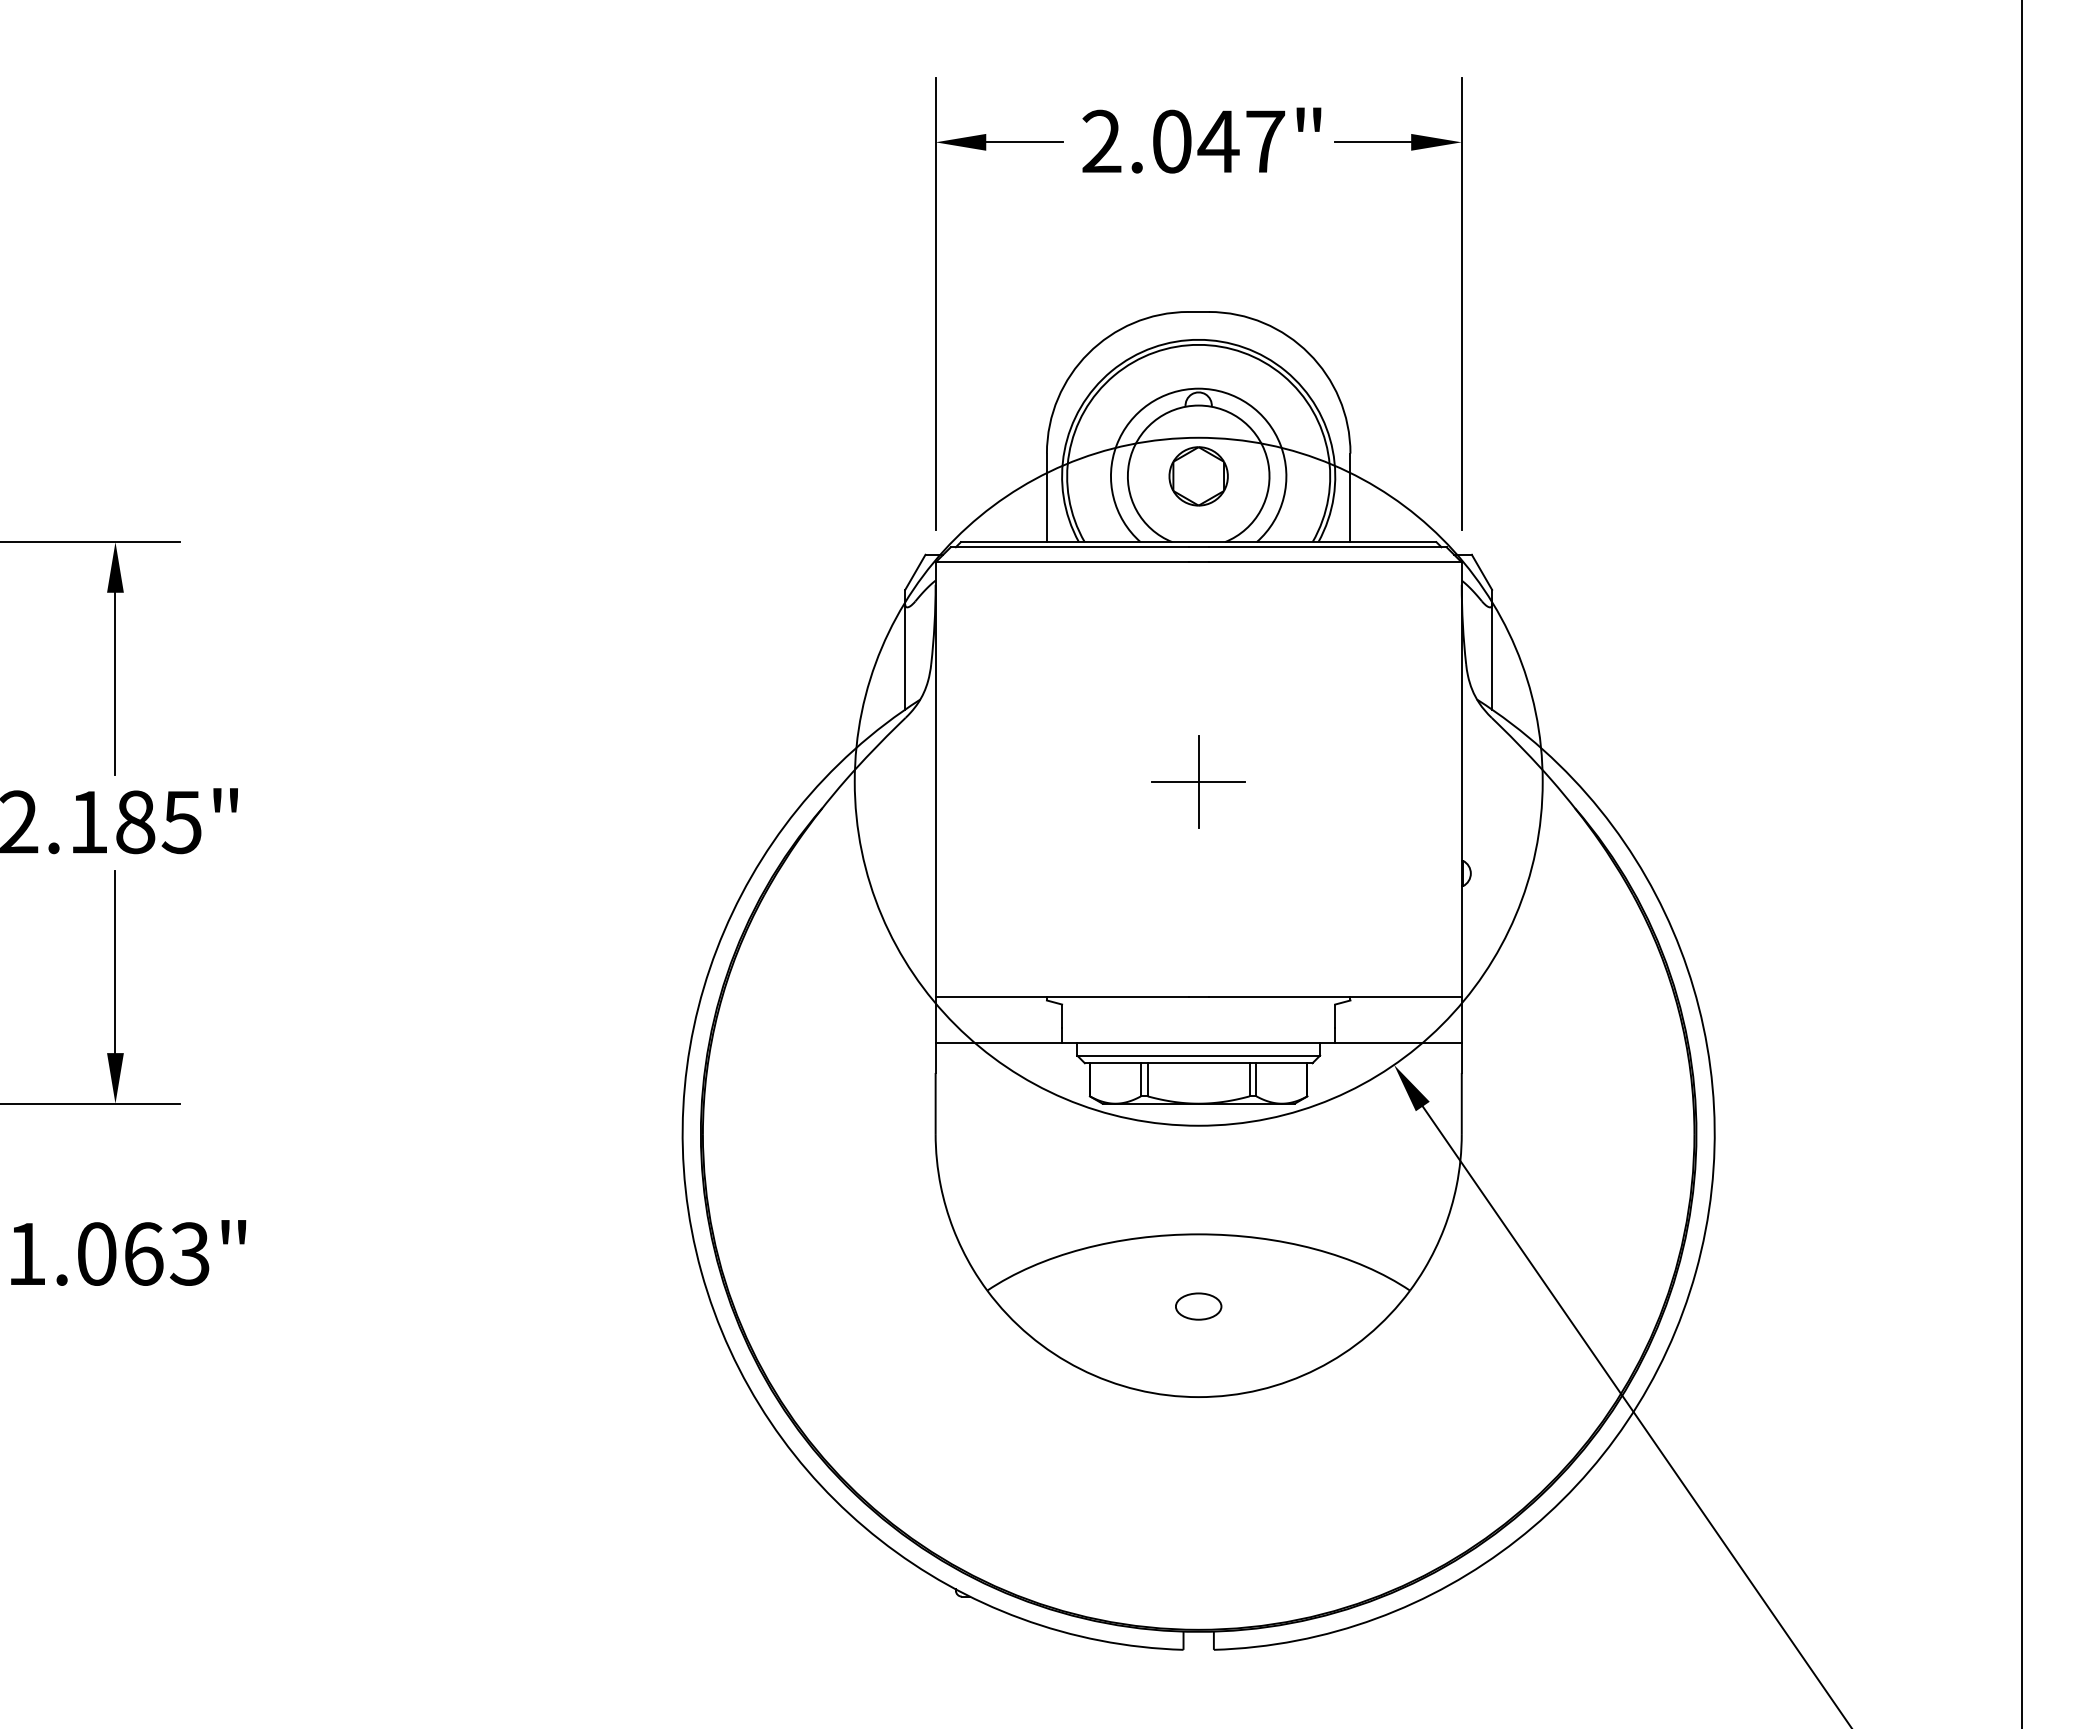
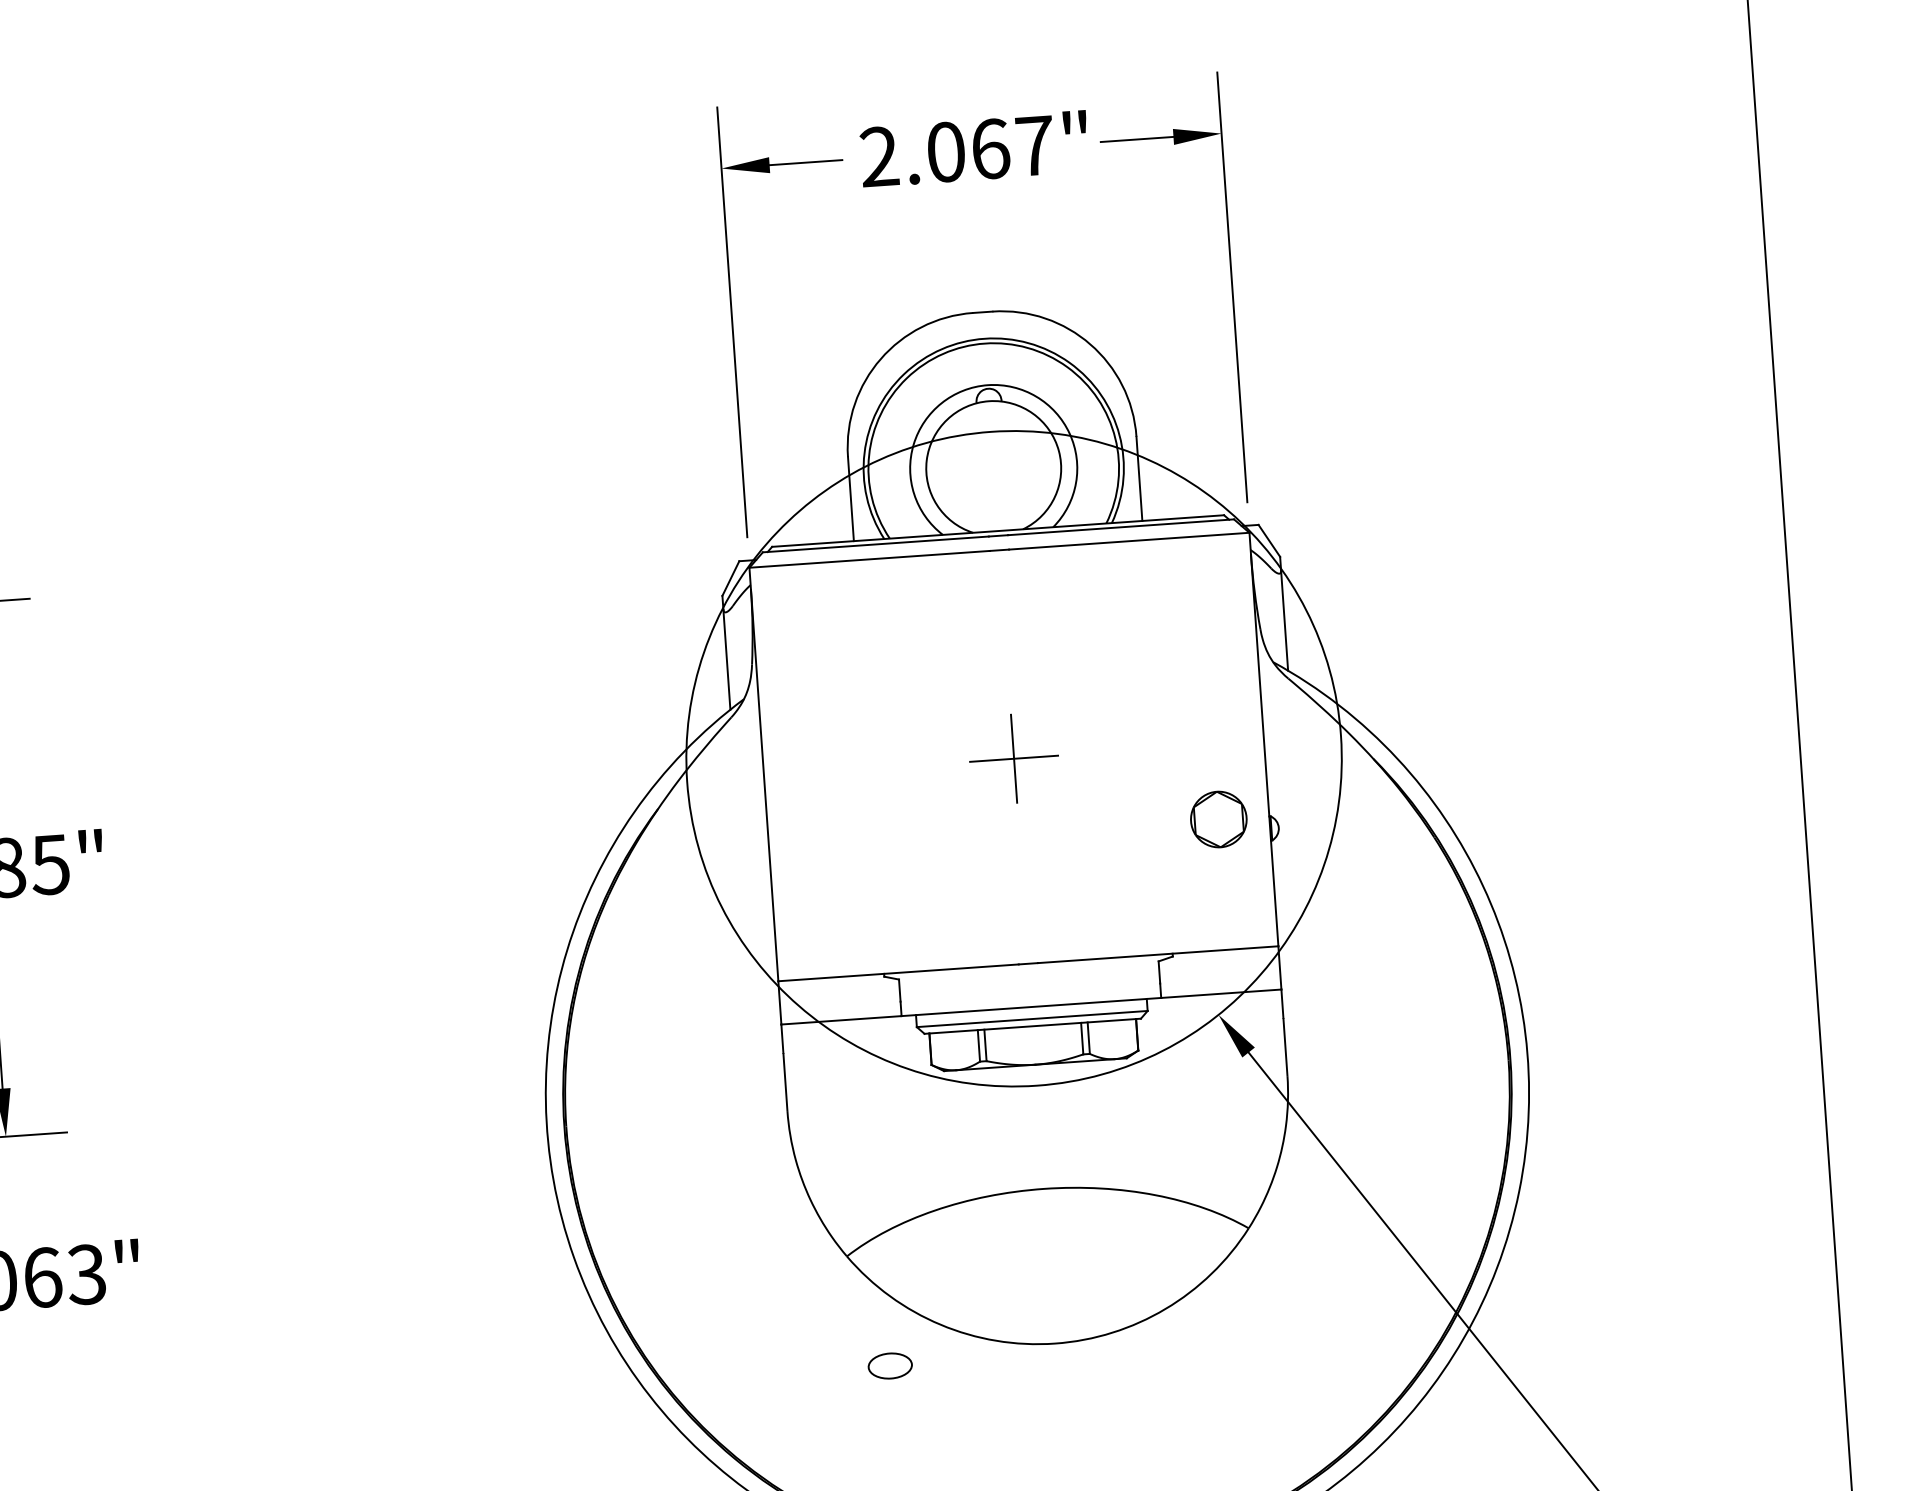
text: (1218, 141) -> (990, 148), 2.047" -> 2.067"
part: (1198, 476) -> (1218, 819), moved
part: (1198, 1306) -> (890, 1365), moved

